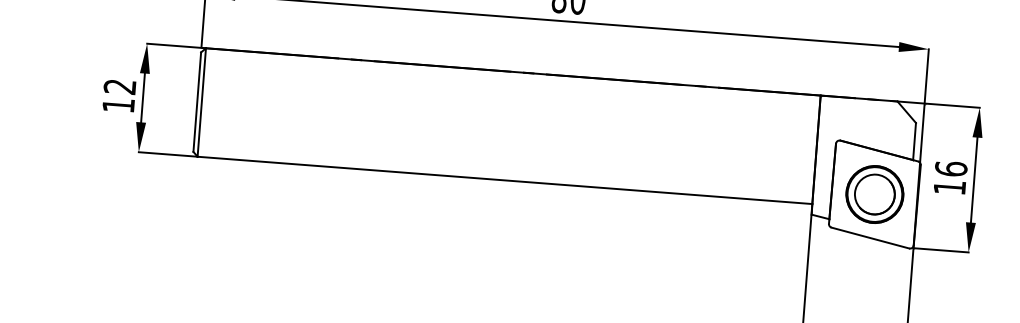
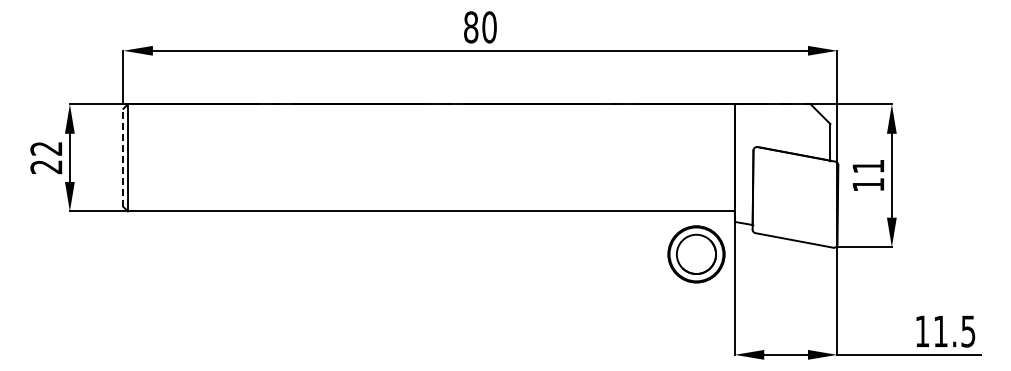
line: (197, 101) -> (123, 157), solid -> dashed
text: (118, 105) -> (46, 167), 12 -> 22
text: (951, 168) -> (868, 166), 16 -> 11
part: (874, 194) -> (696, 254), moved

